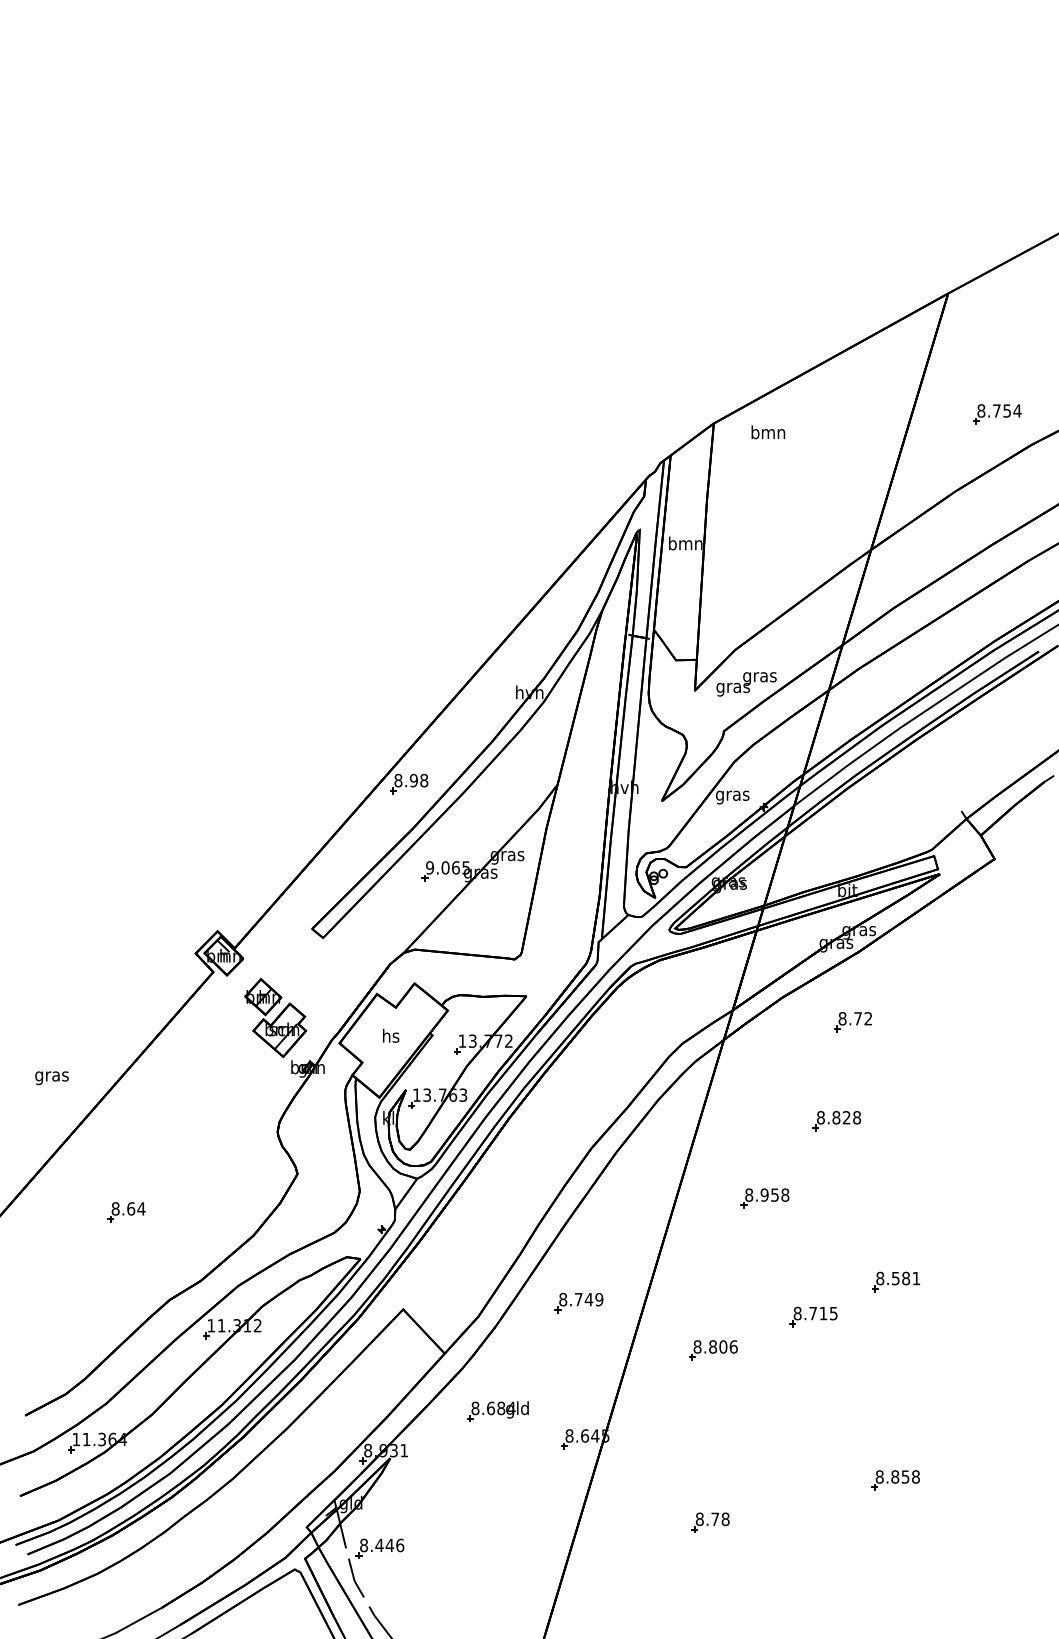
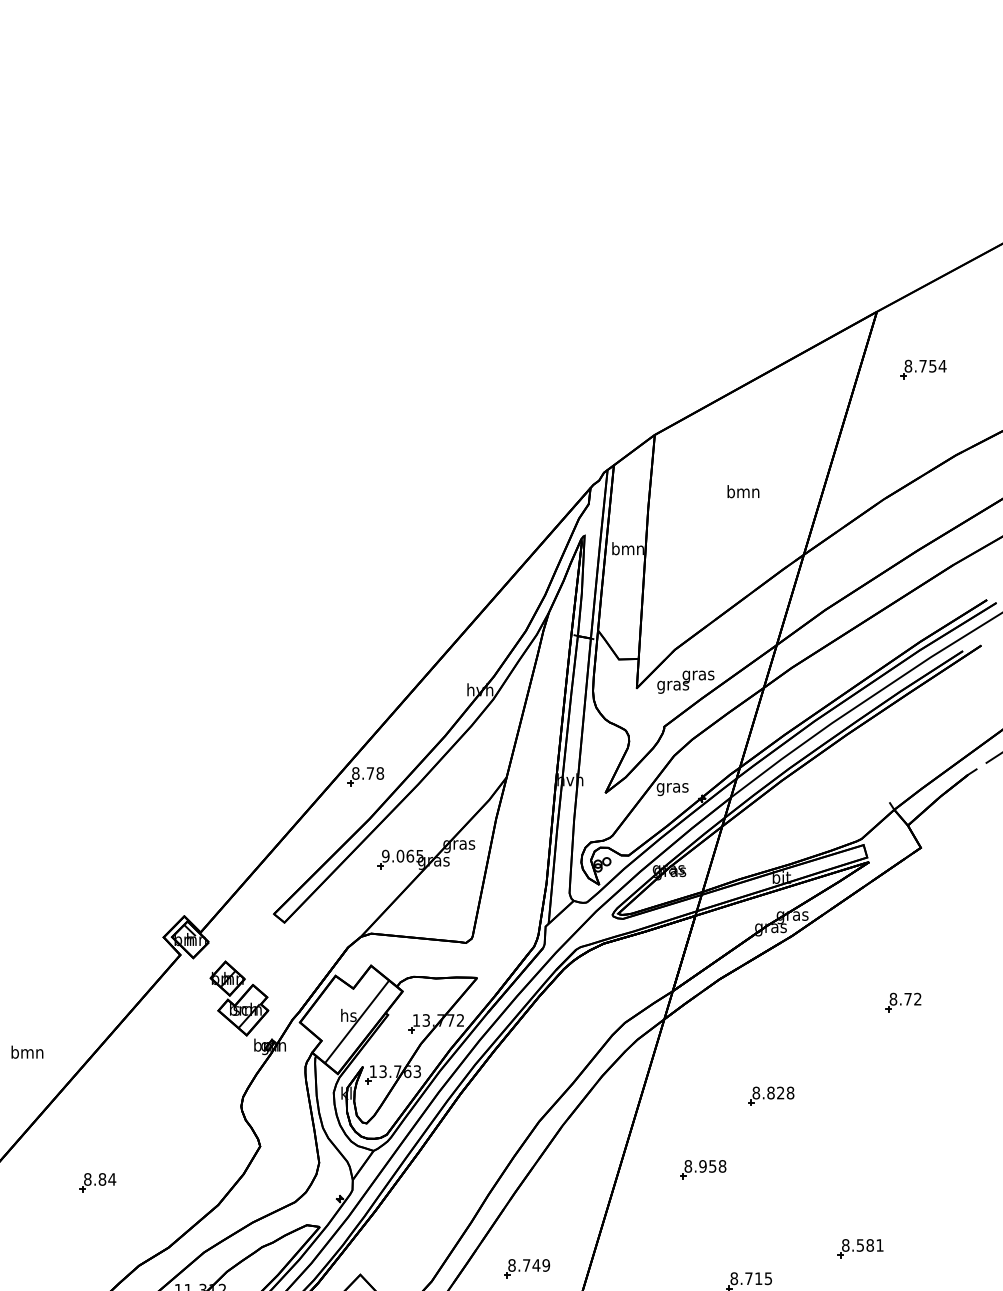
part: (997, 414) -> (923, 369), moved
text: (768, 432) -> (743, 491), moved
text: (413, 780) -> (370, 773), 8.98 -> 8.78
part: (852, 1022) -> (902, 1002), moved
line: (399, 1042) -> (356, 1021), added
text: (51, 1076) -> (26, 1053), gras -> bmn
text: (131, 1208) -> (102, 1179), 8.64 -> 8.84
part: (896, 1281) -> (861, 1248), moved

